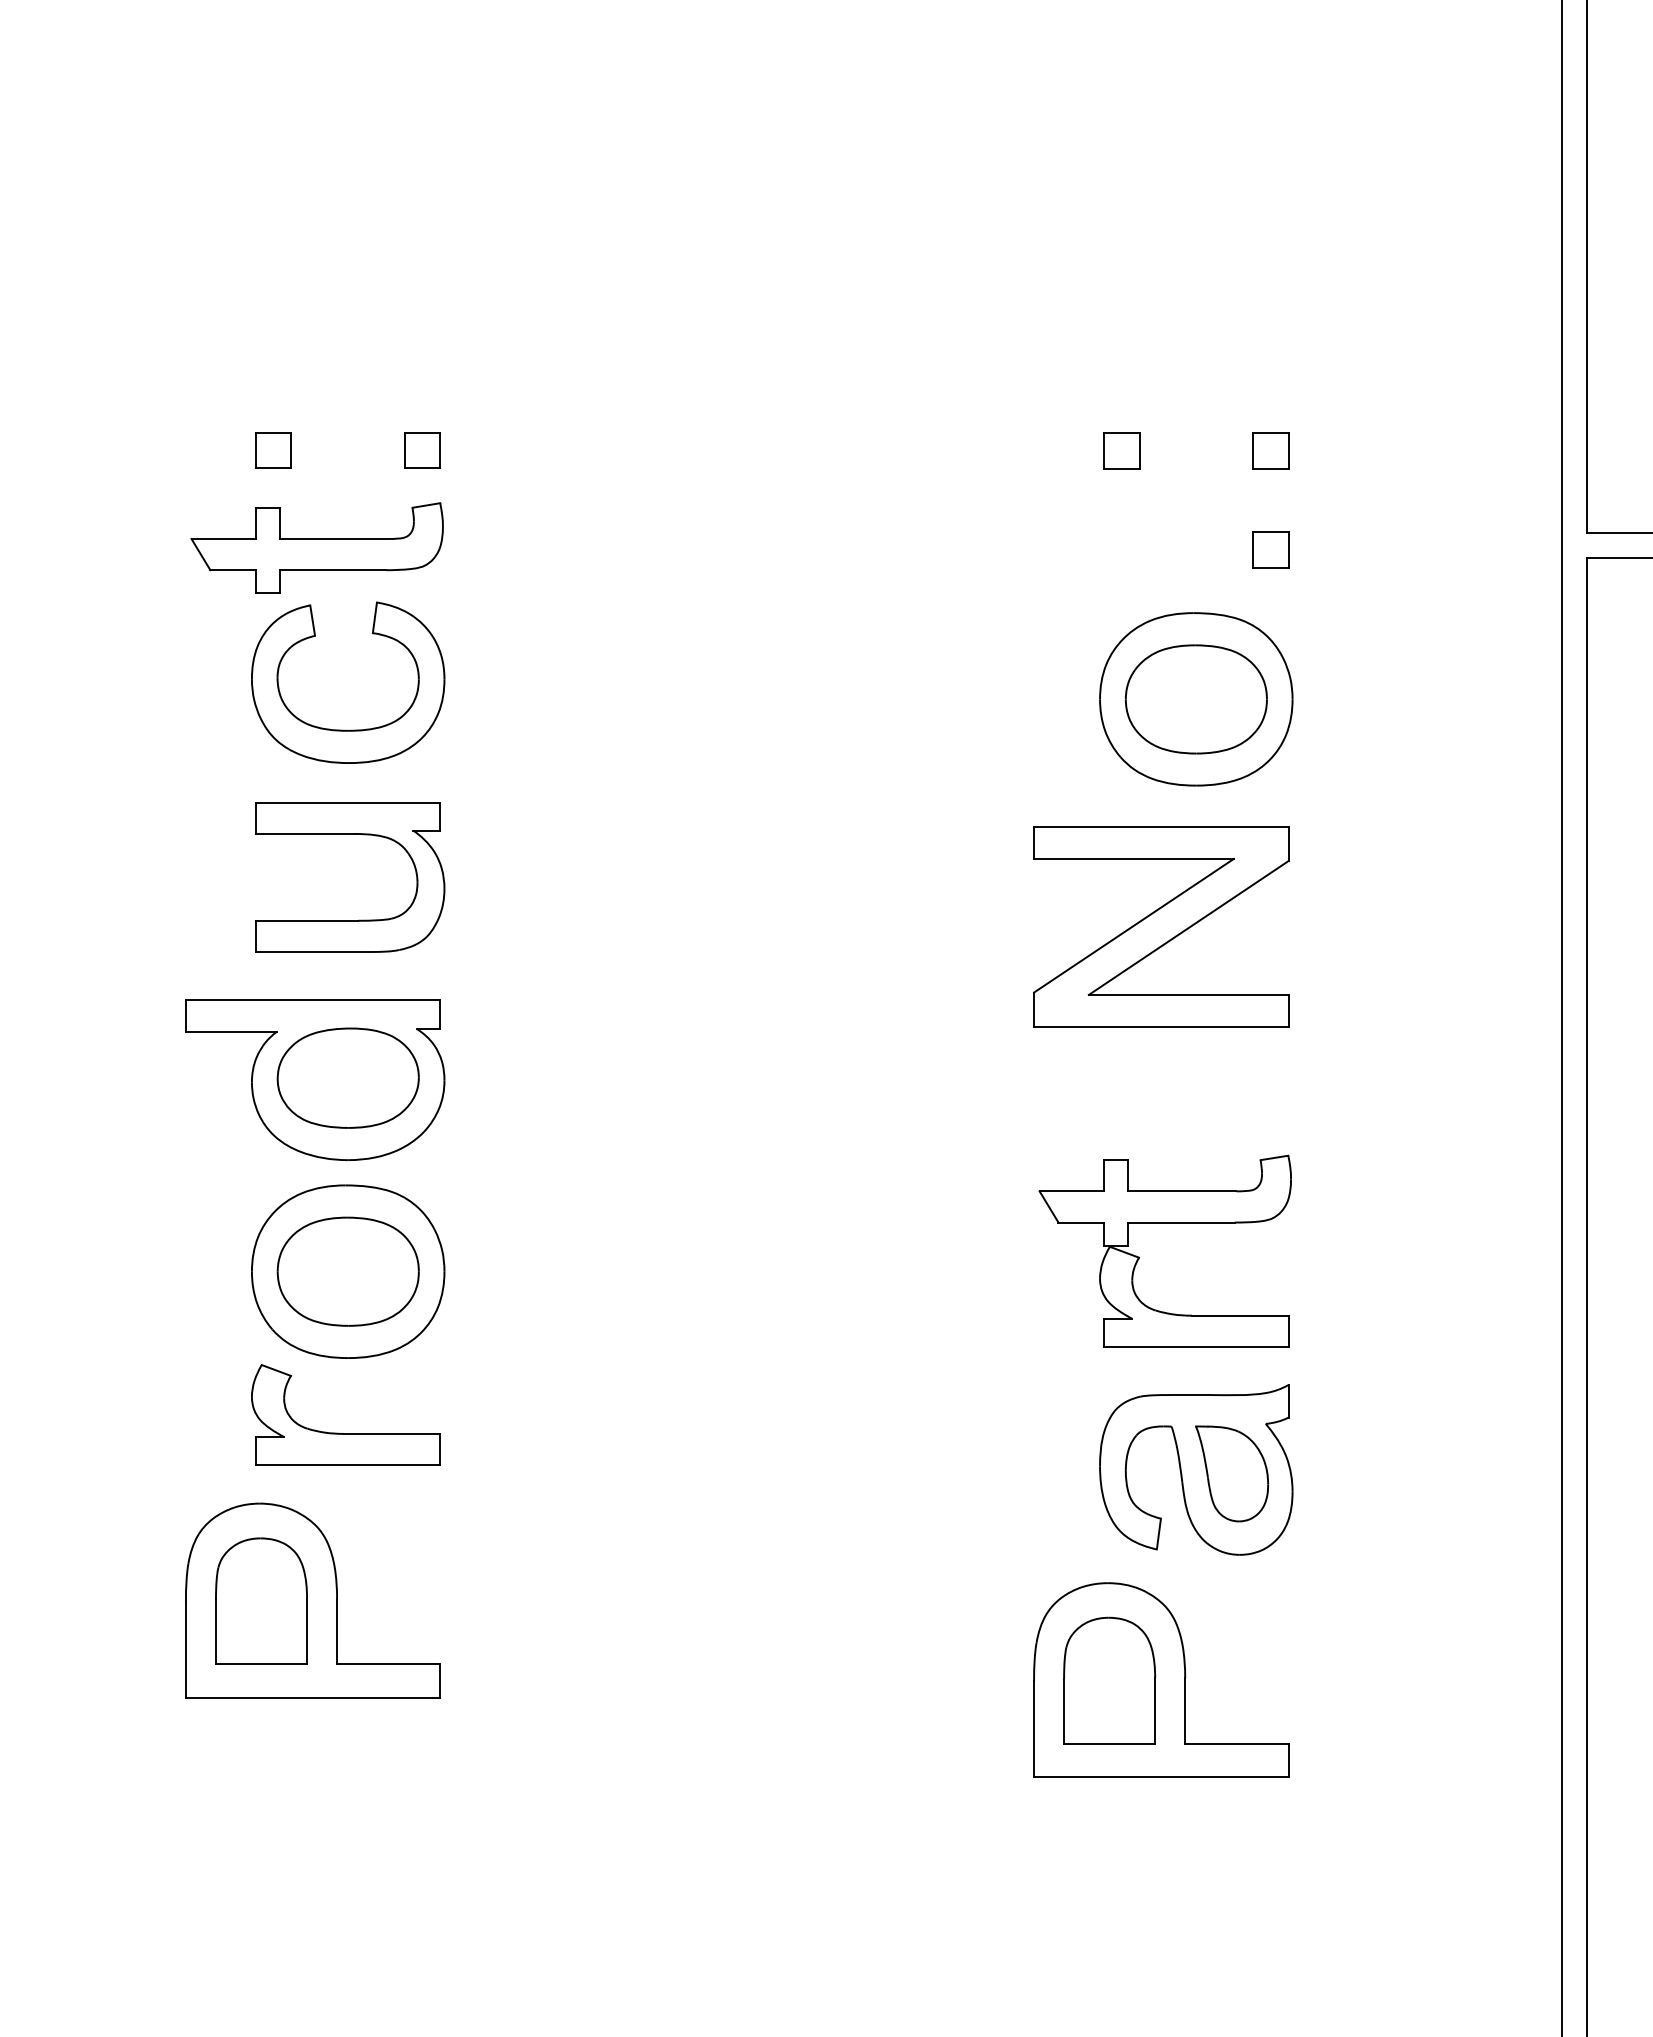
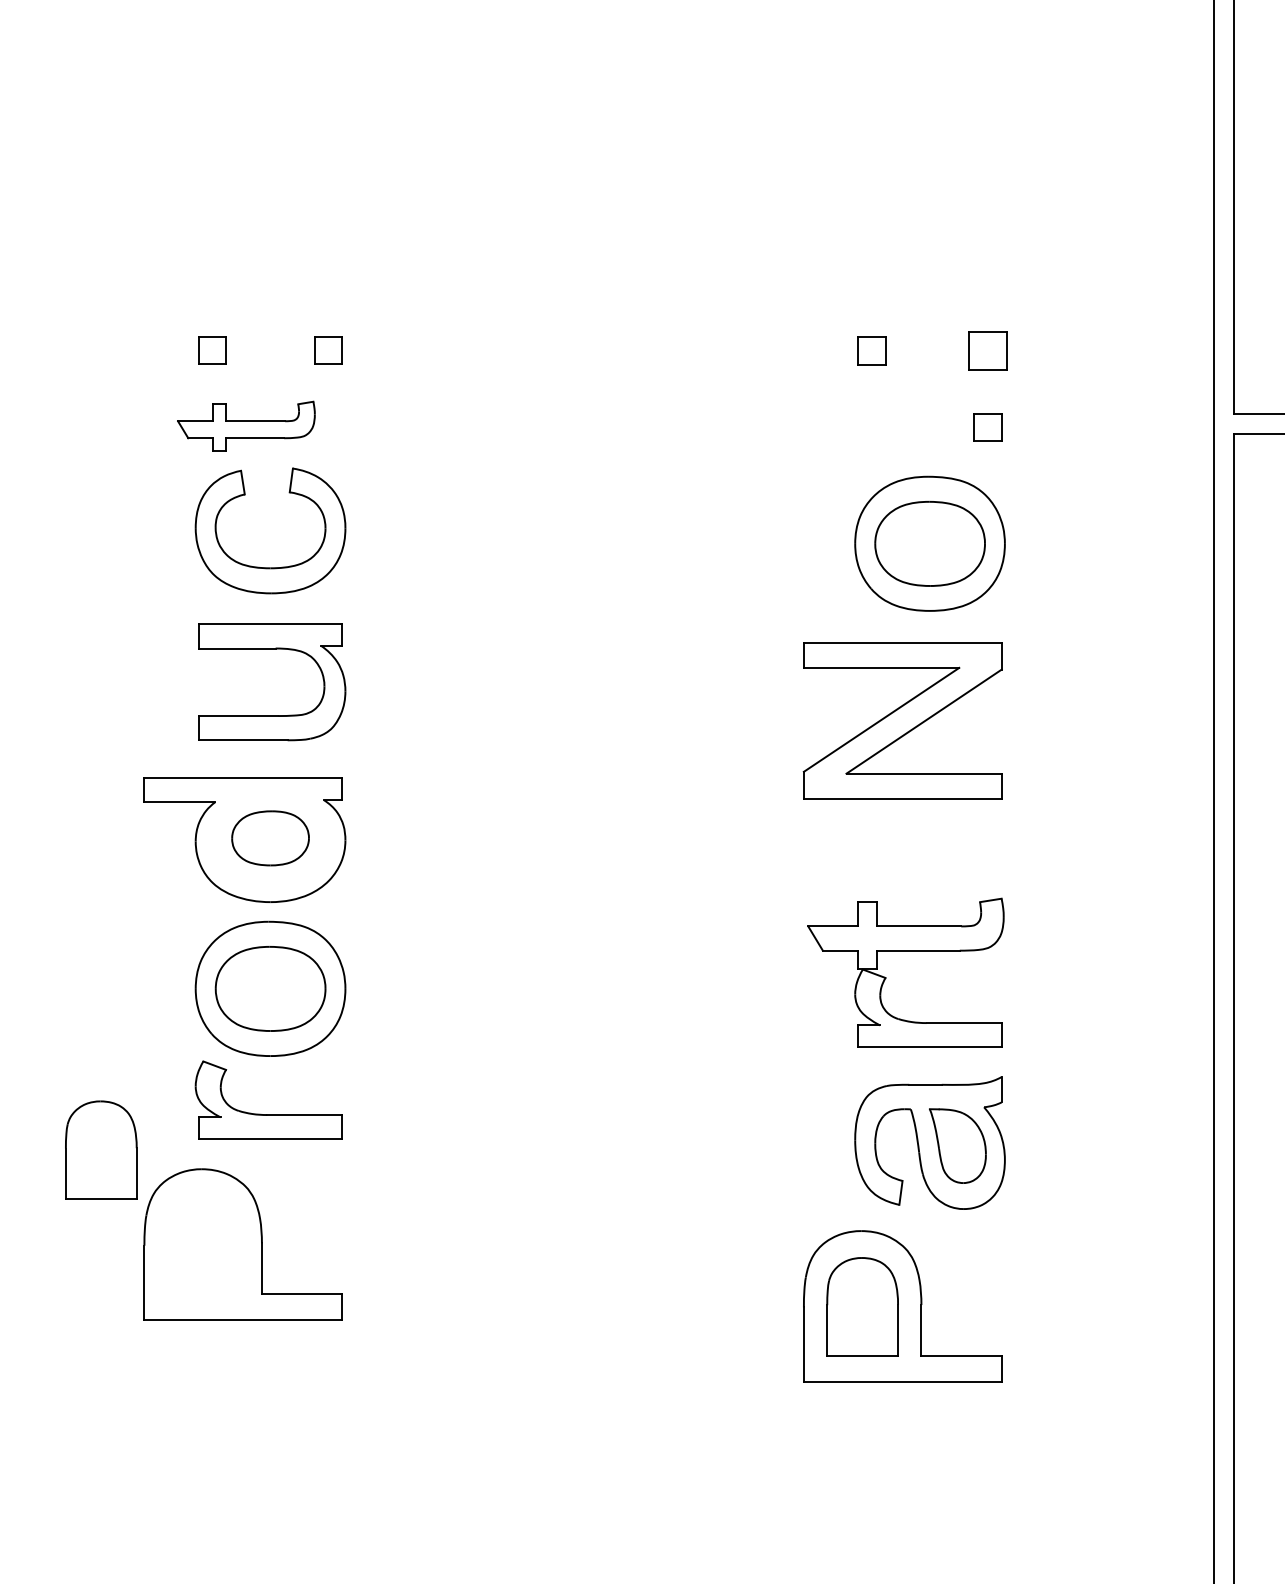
part: (1270, 450) -> (987, 350), size x1.4
part: (316, 547) -> (245, 425), size x0.7
part: (347, 1077) -> (270, 837), size x0.7
part: (261, 1600) -> (101, 1149), moved

